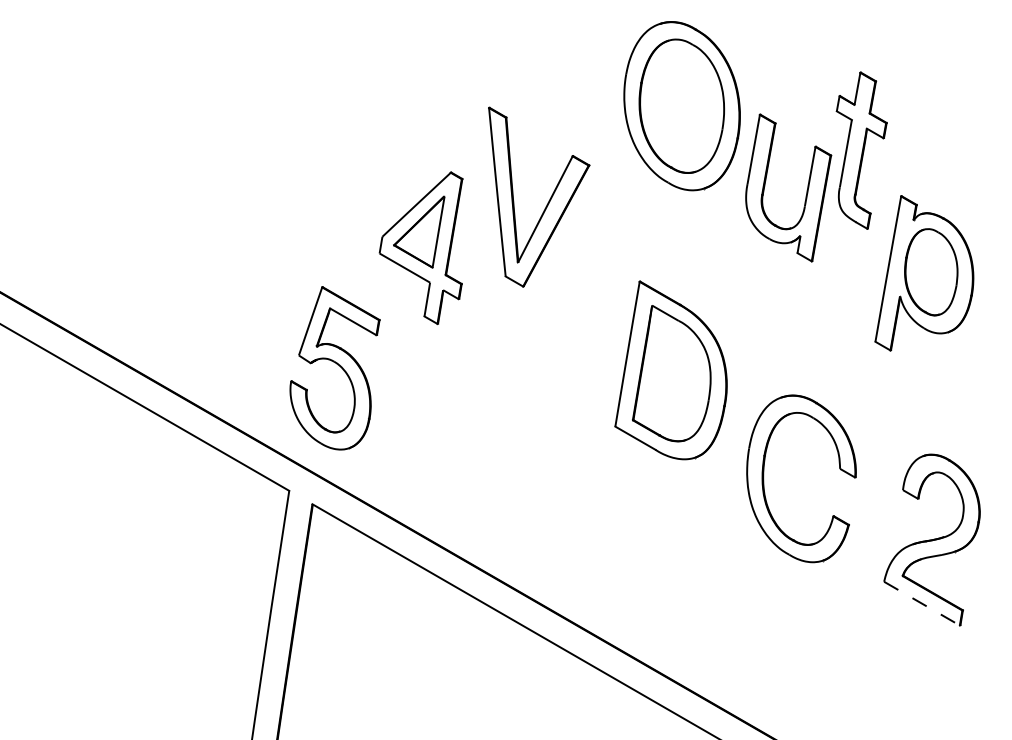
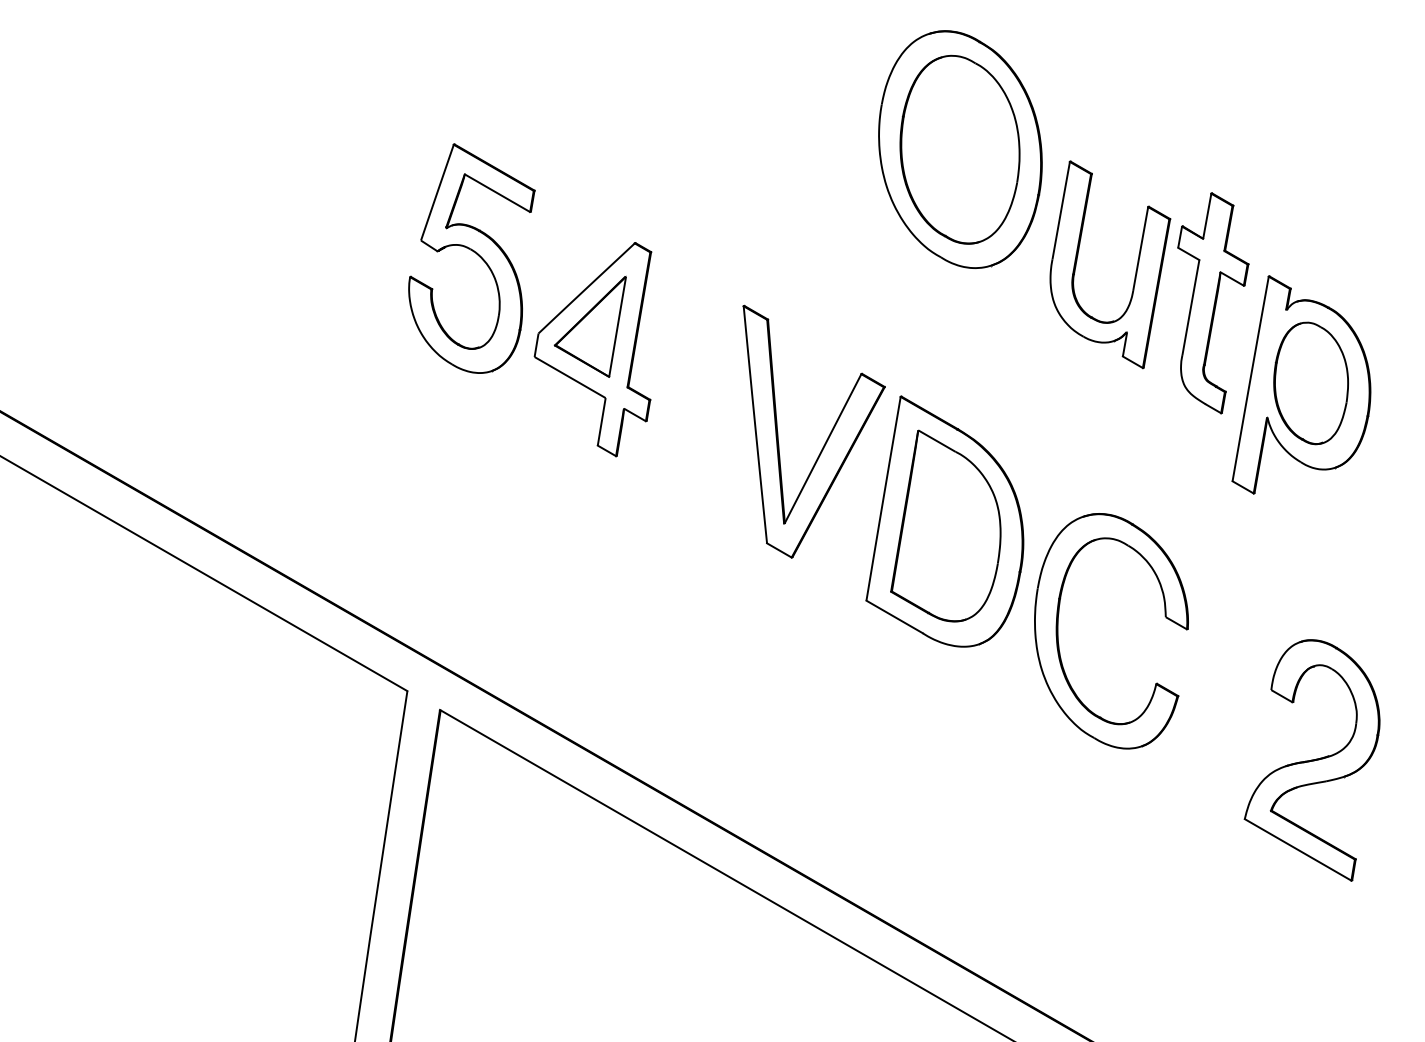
part: (861, 150) -> (1213, 303), moved
part: (548, 201) -> (827, 437), moved
part: (336, 363) -> (473, 252), moved
part: (763, 479) -> (1058, 631), moved
line: (922, 603) -> (1298, 849), dashed -> solid

